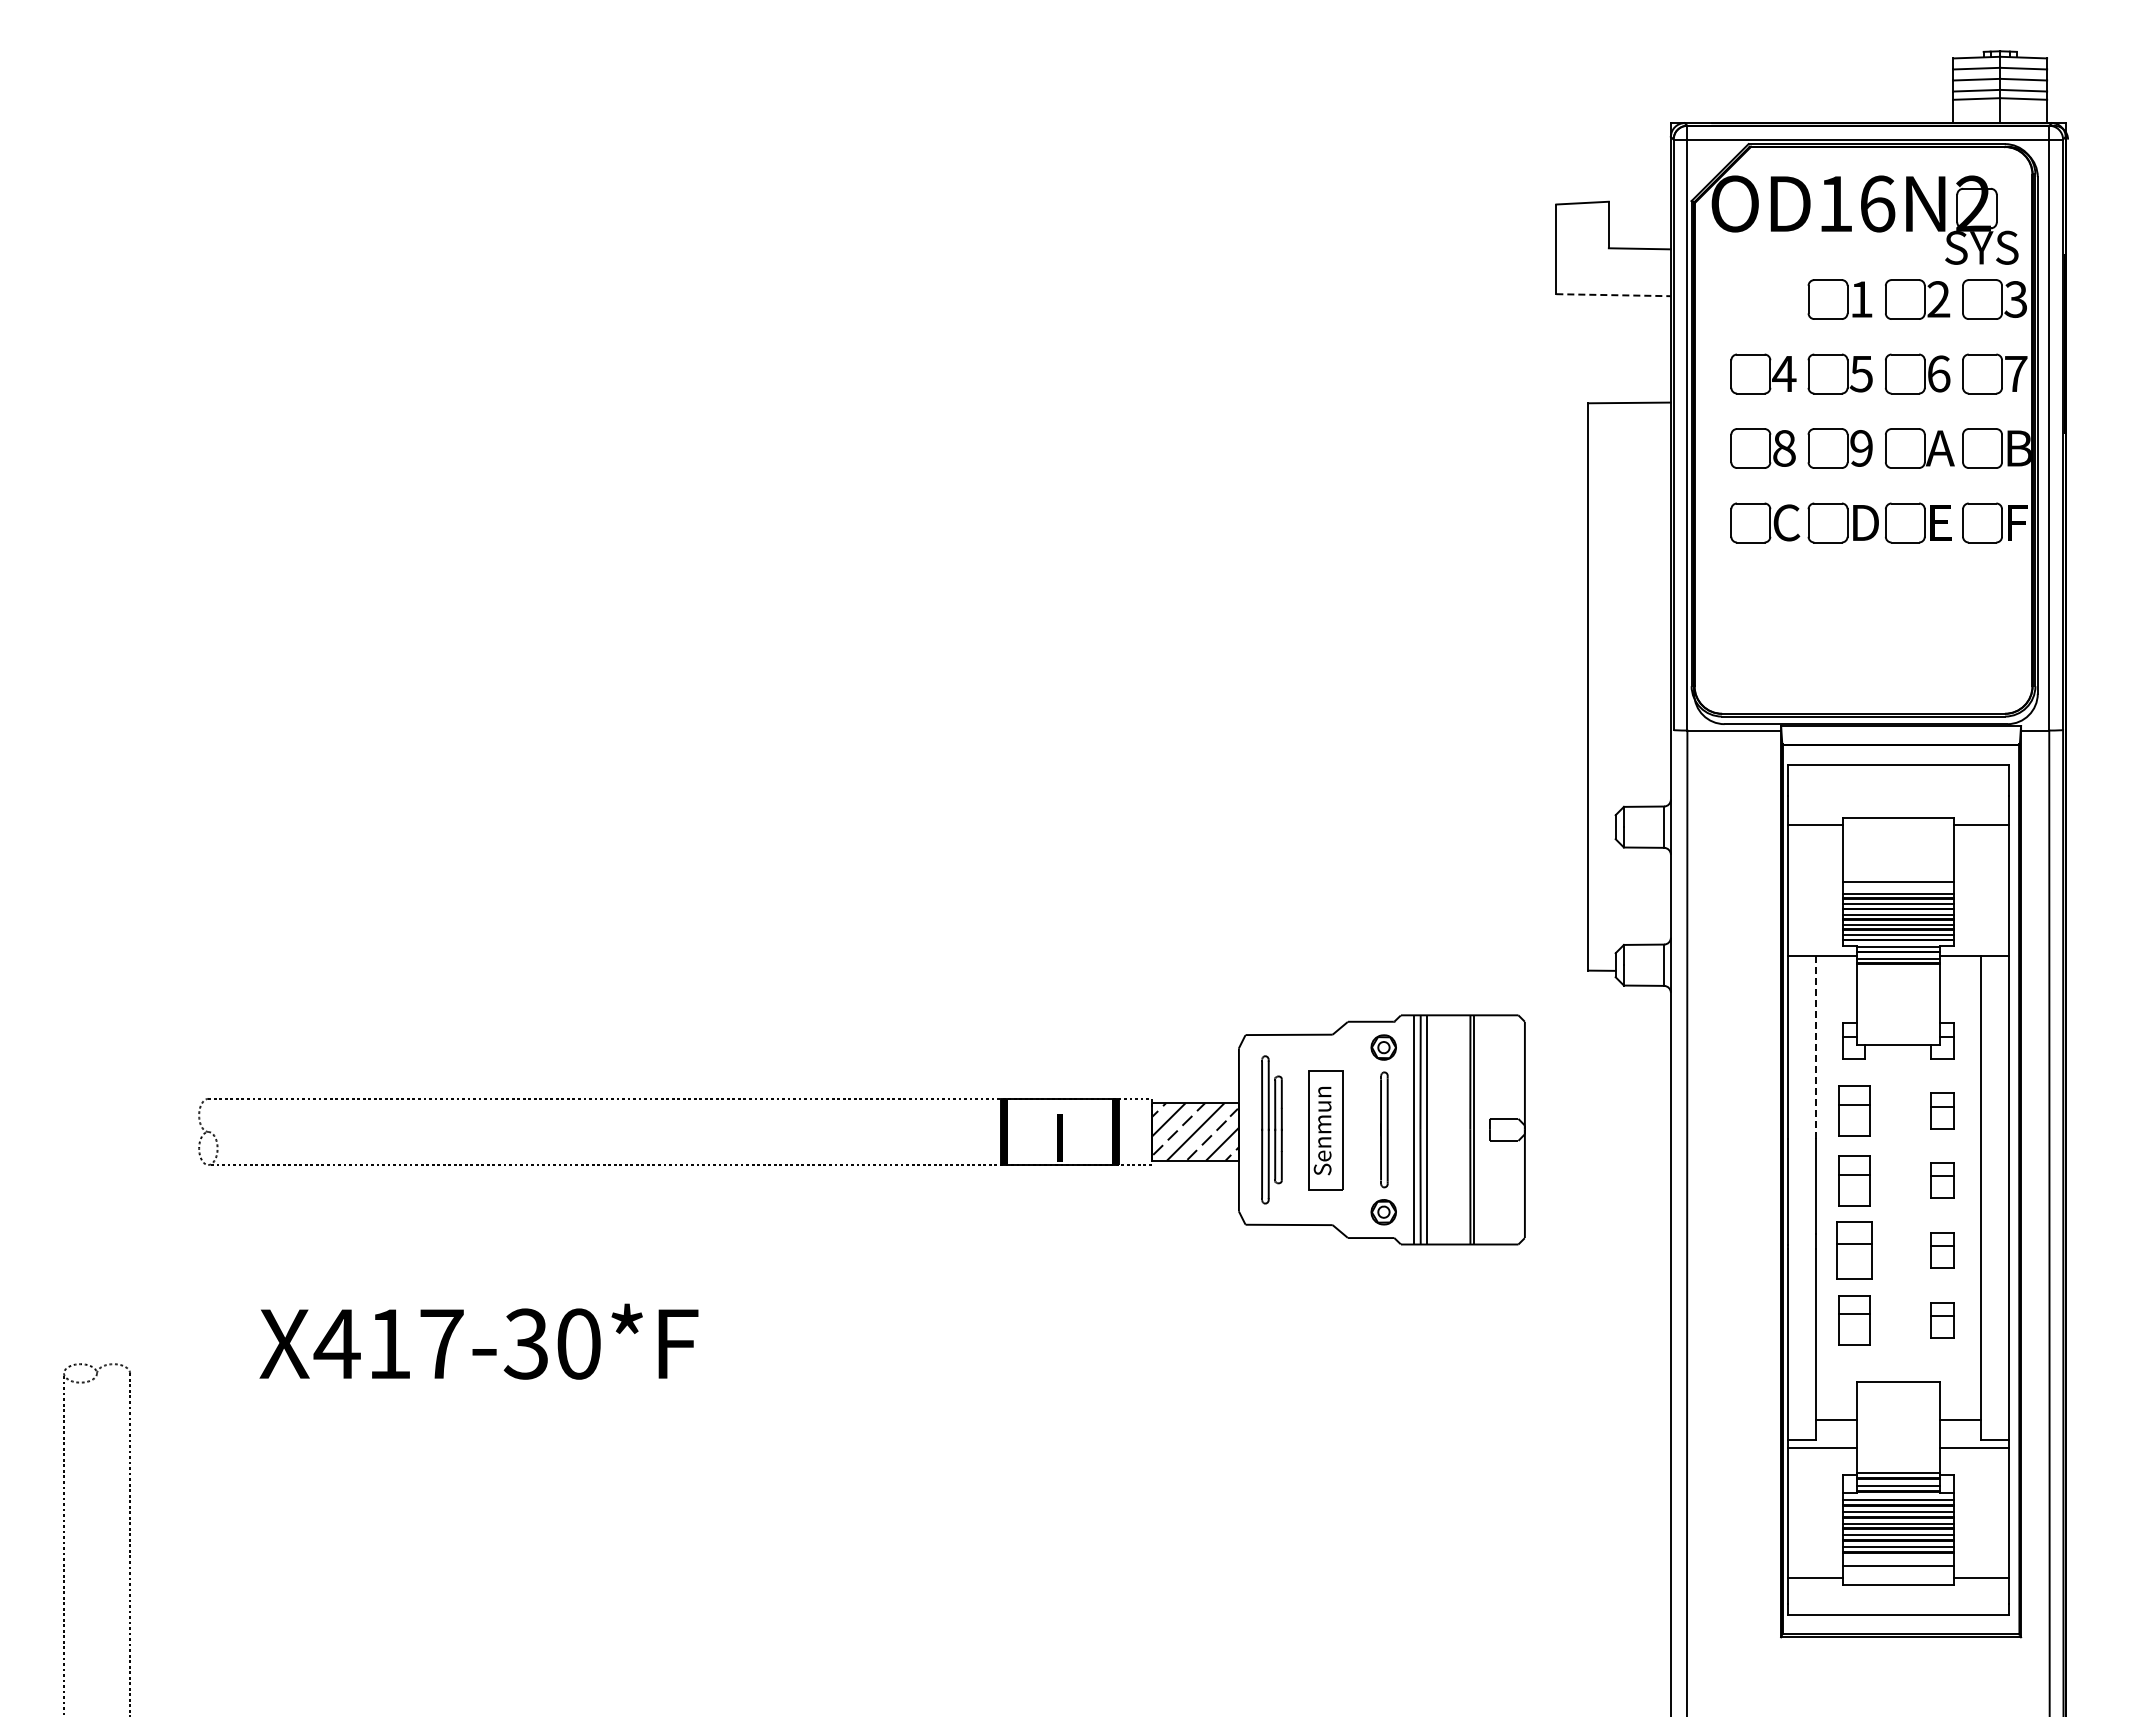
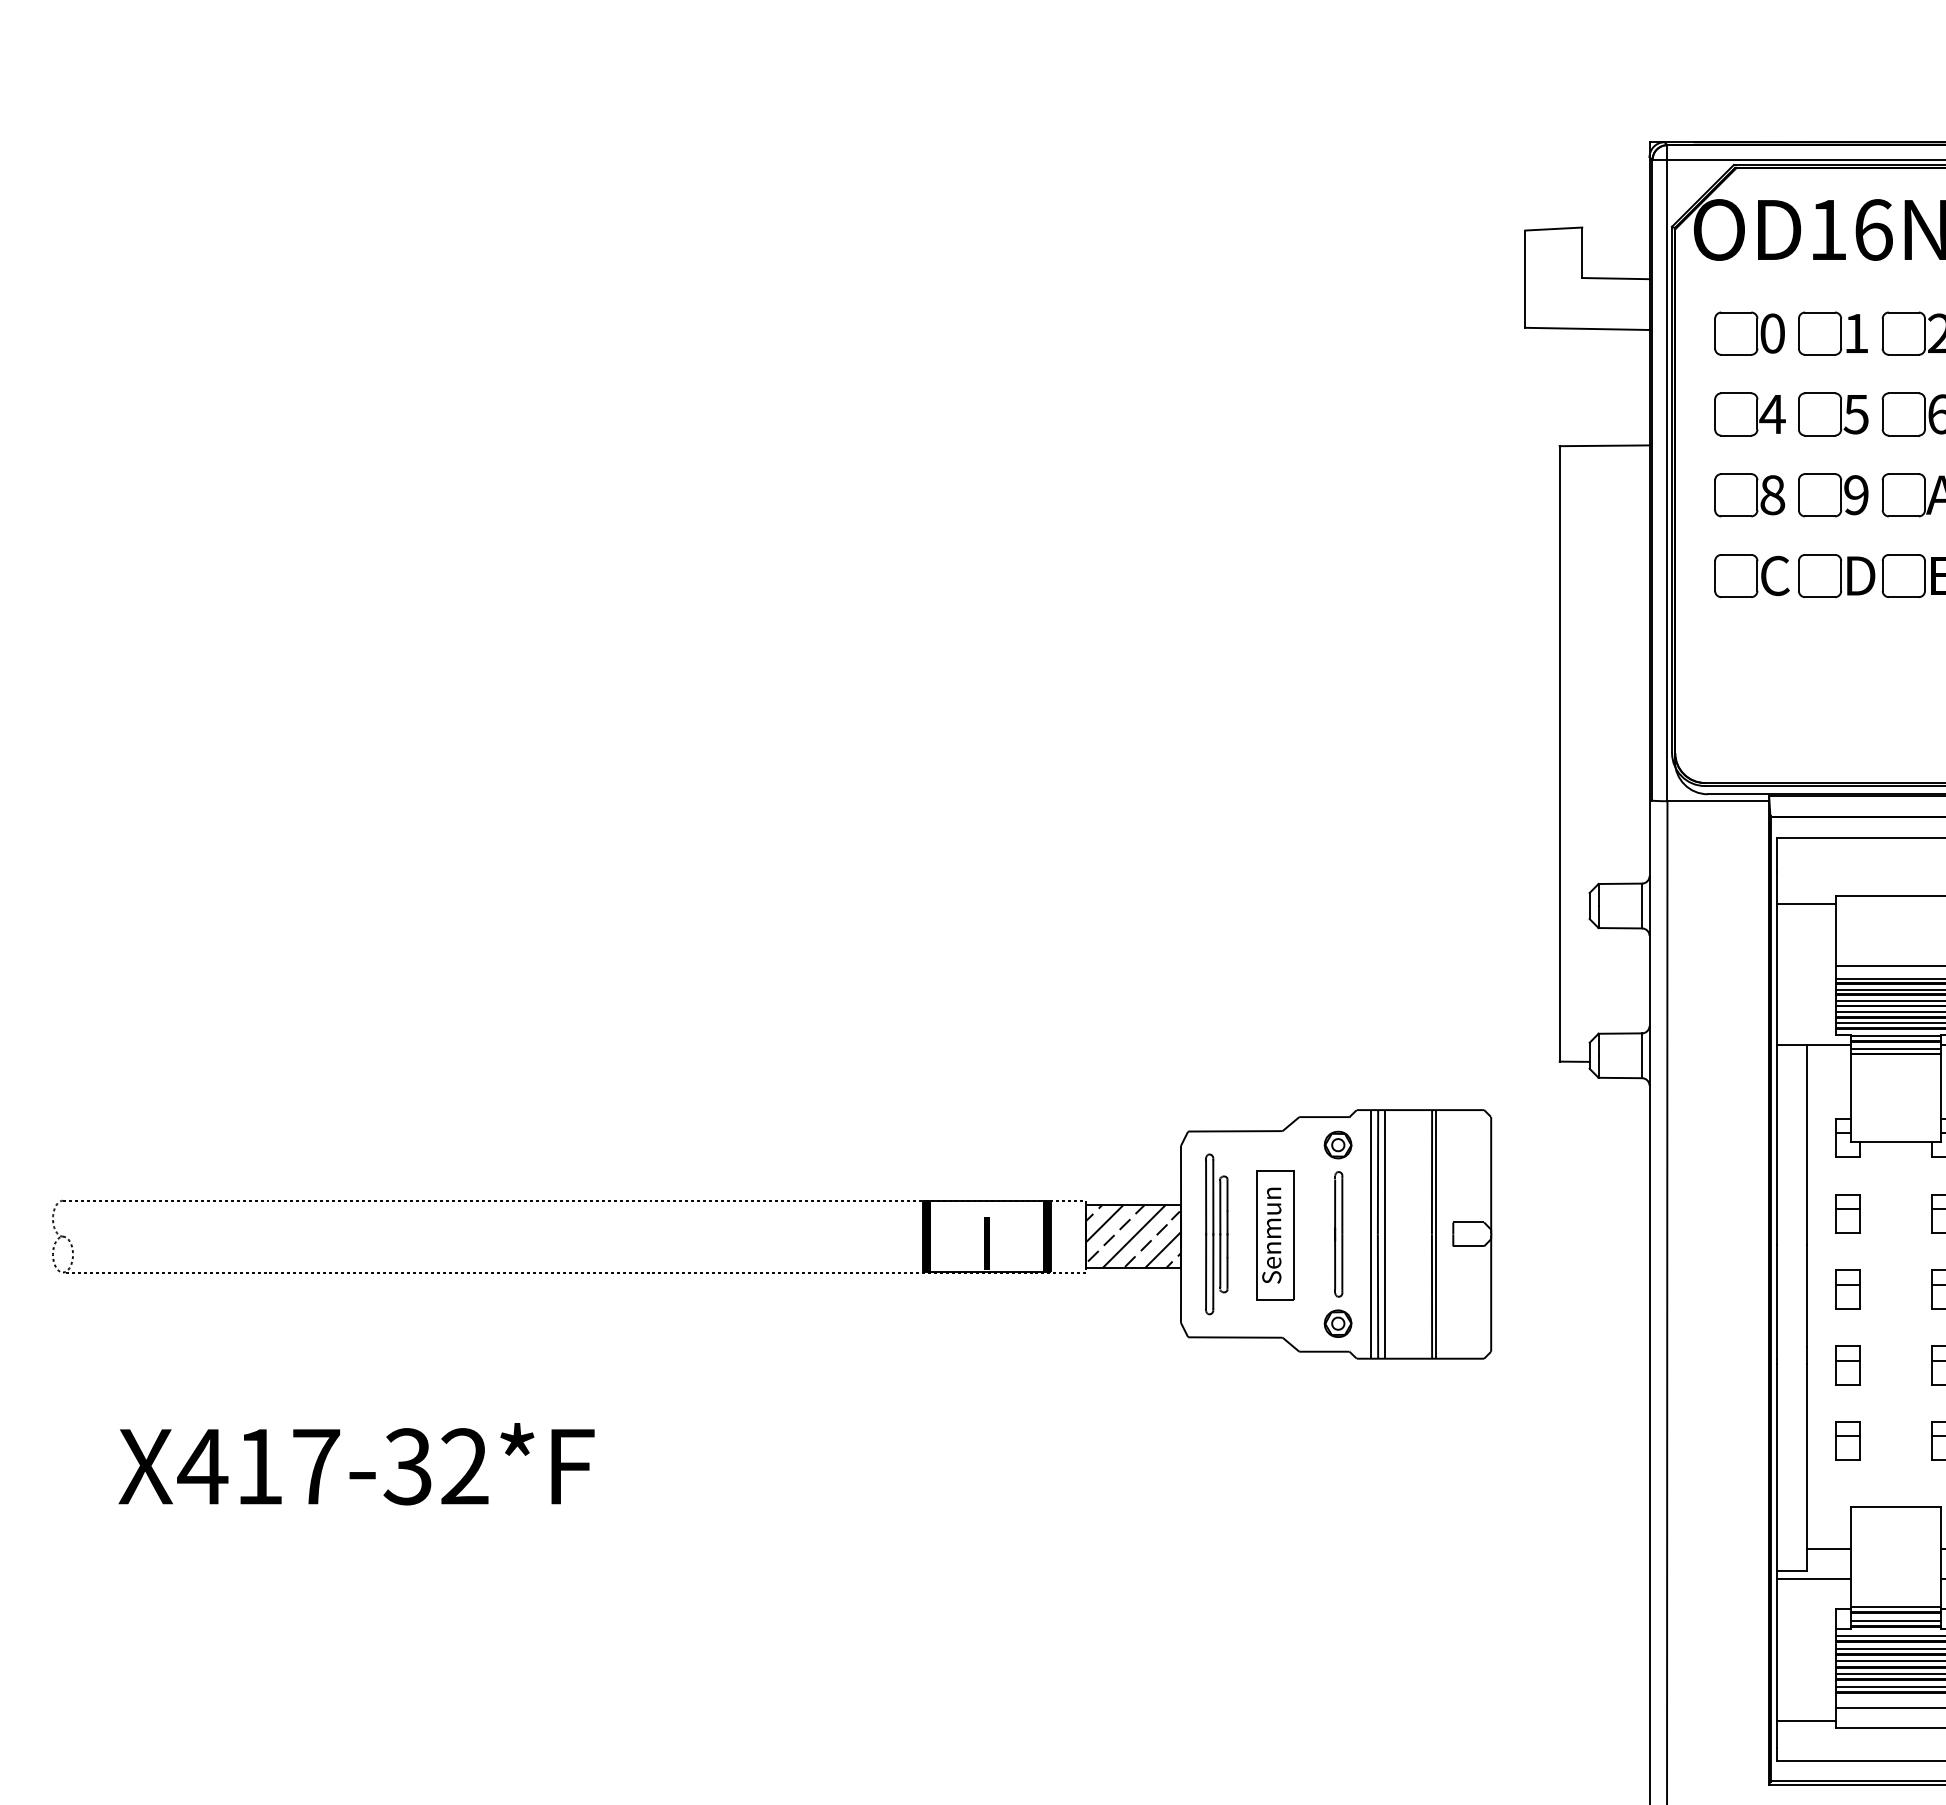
line: (1614, 295) -> (1588, 329), dashed -> solid
part: (1762, 299) -> (1748, 333), added
line: (1815, 1047) -> (1806, 1145), dashed -> solid
part: (1853, 1110) -> (1847, 1213), size x0.71
part: (1853, 1180) -> (1847, 1289), size x0.71
part: (1853, 1250) -> (1847, 1365), size x0.62
part: (1853, 1320) -> (1847, 1441), size x0.71
text: (578, 1343) -> (464, 1466), X417-30*F -> X417-32*F

